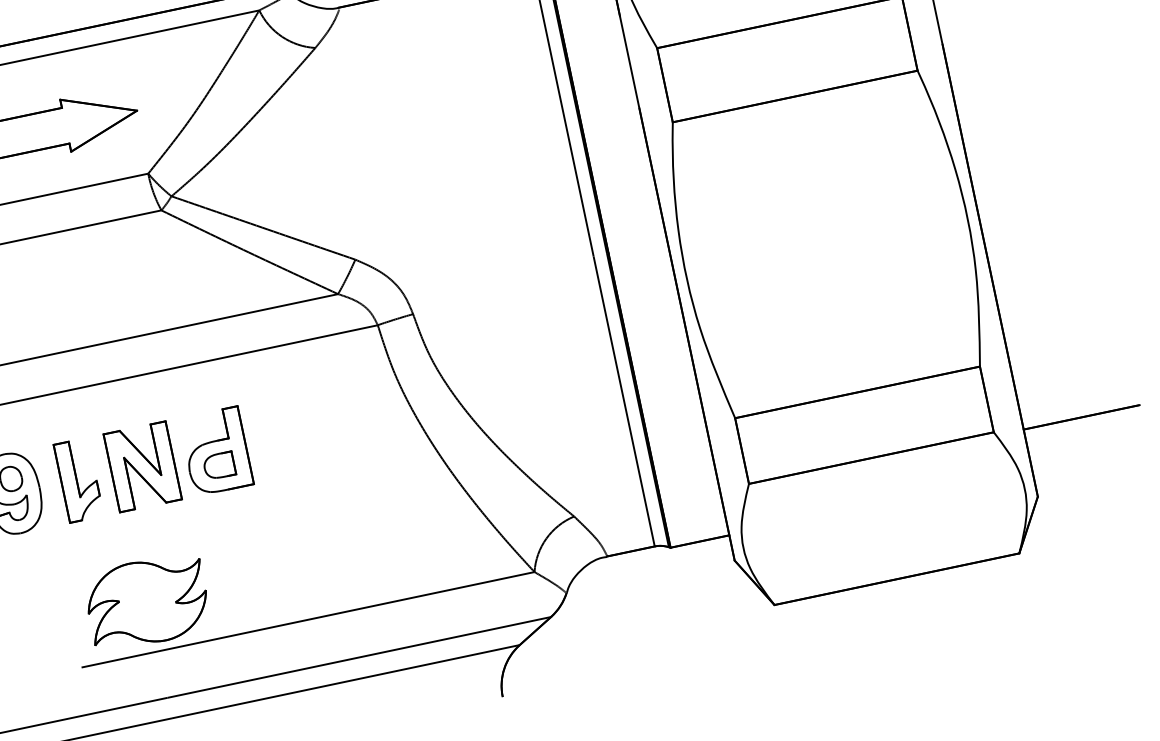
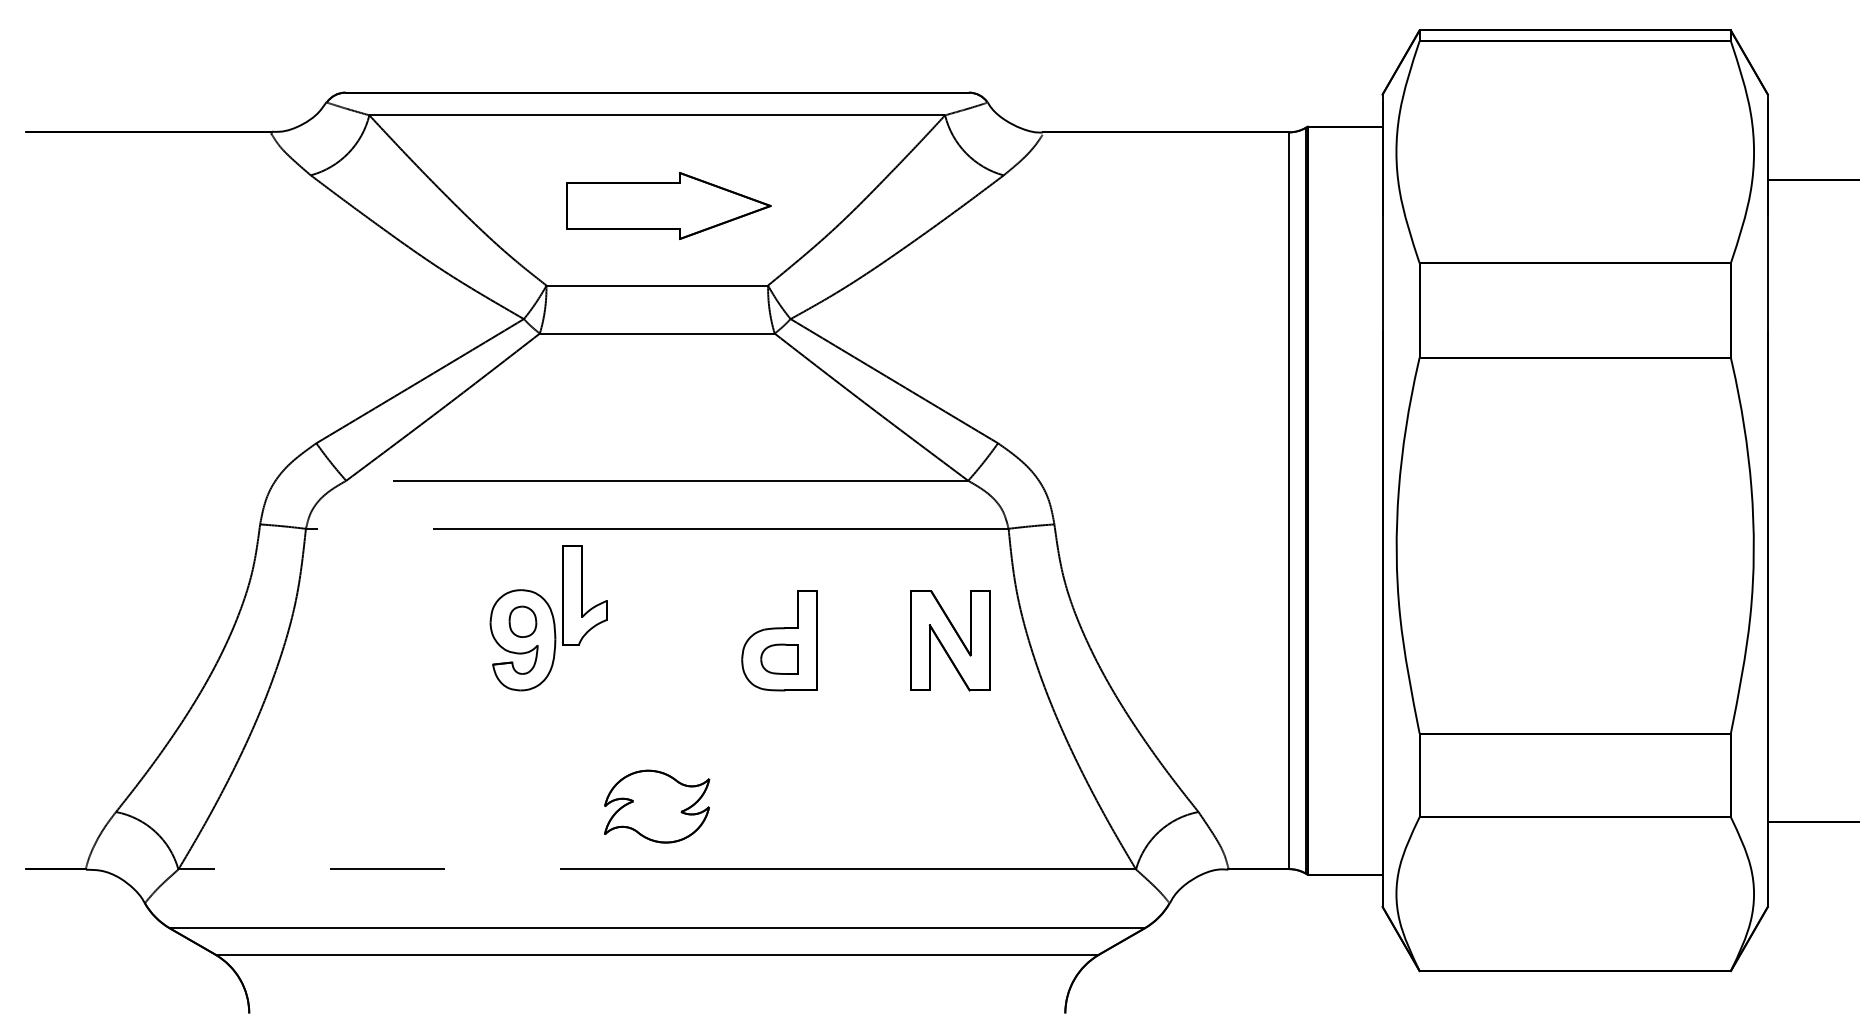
part: (142, 466) -> (950, 640), moved
part: (78, 480) -> (584, 595), moved
part: (146, 602) -> (656, 806), size x0.7

